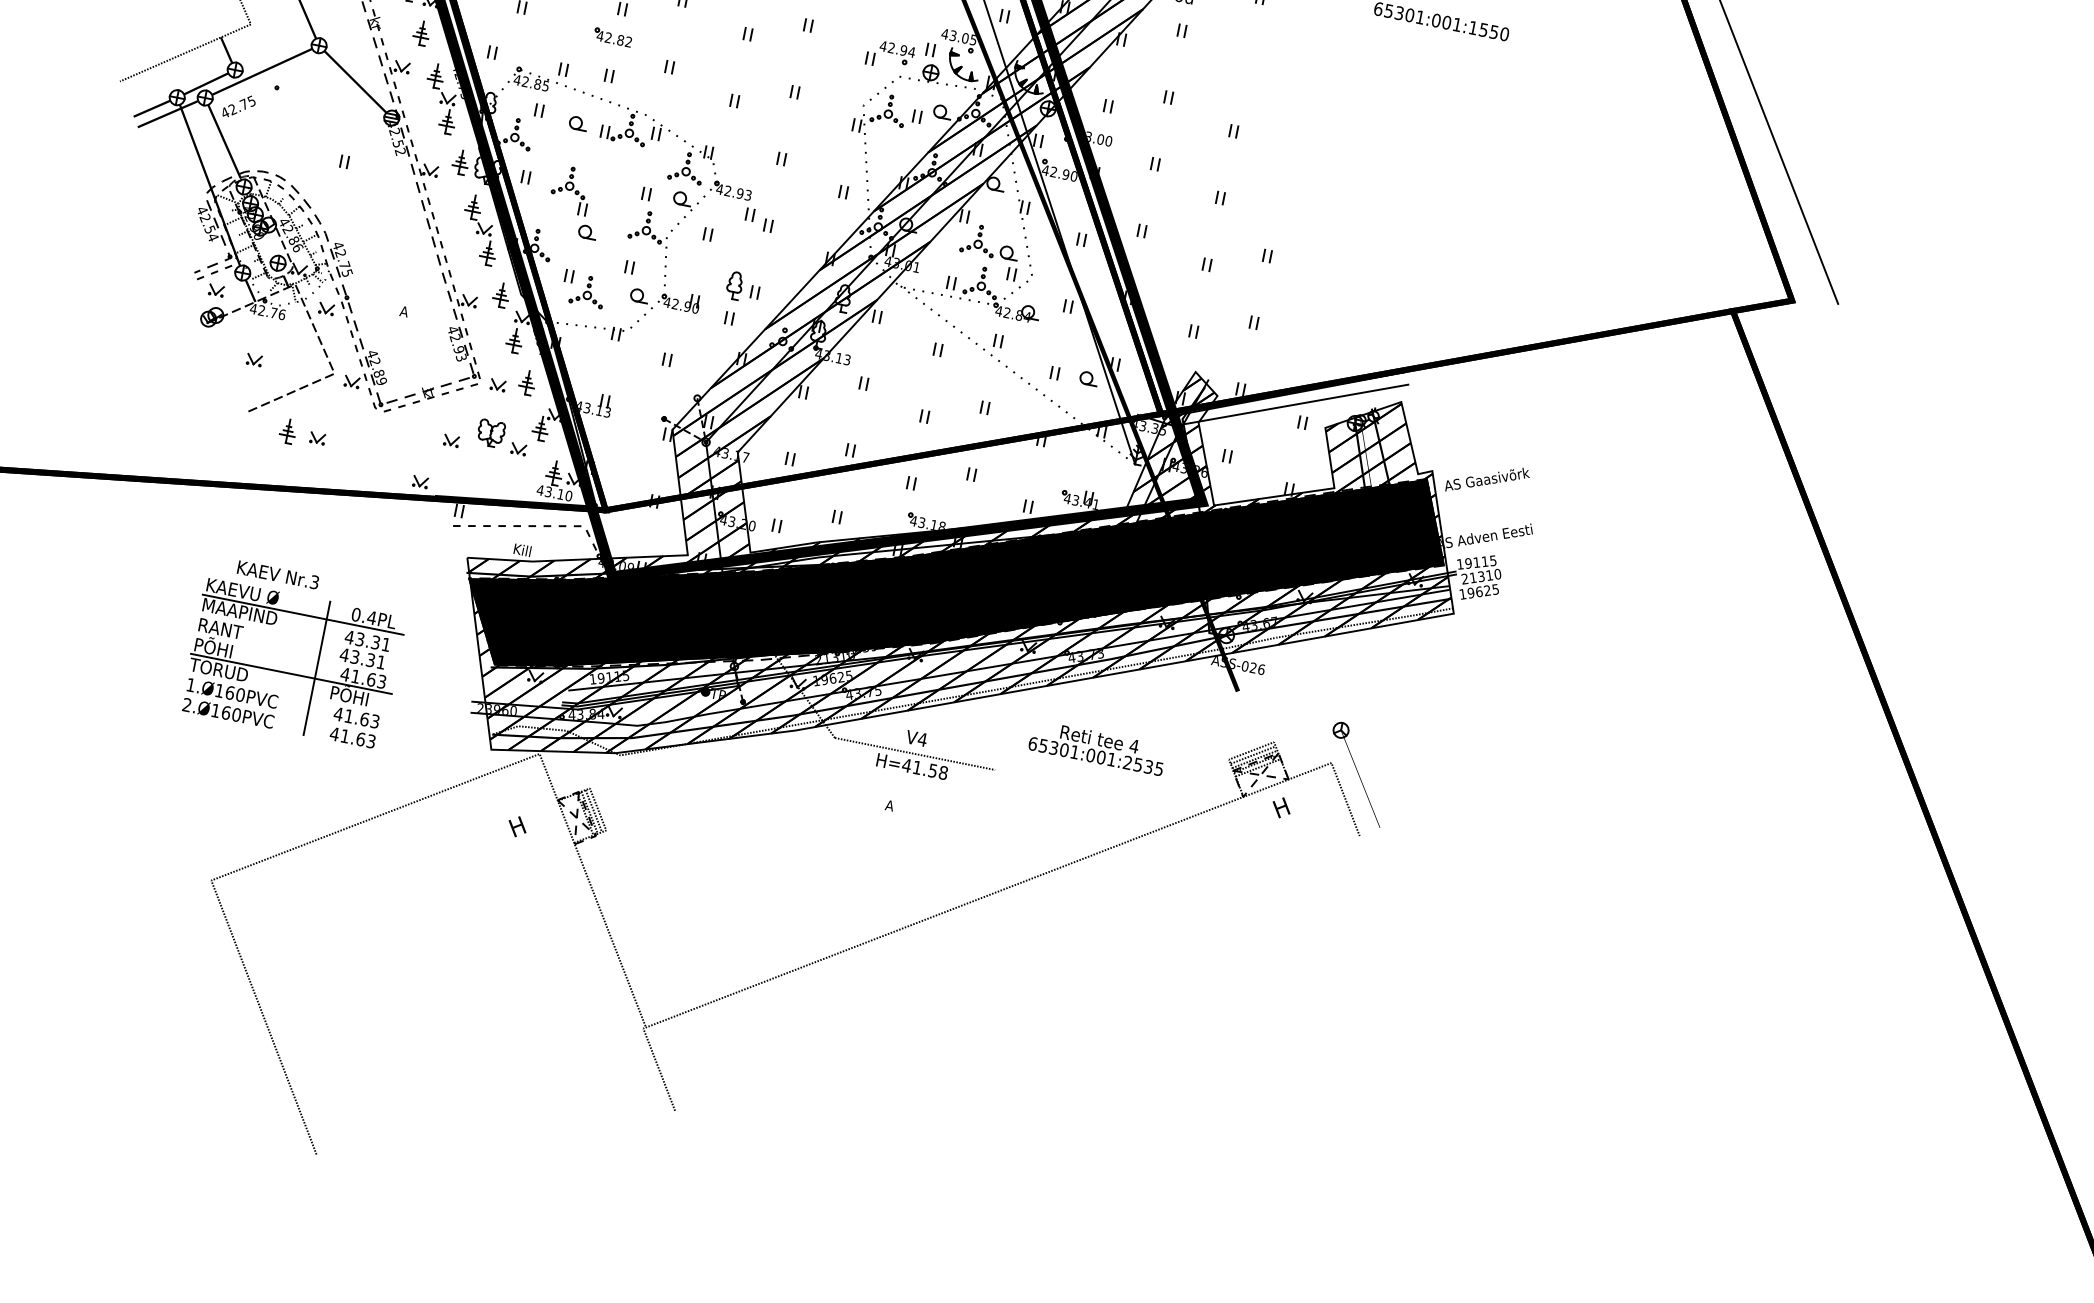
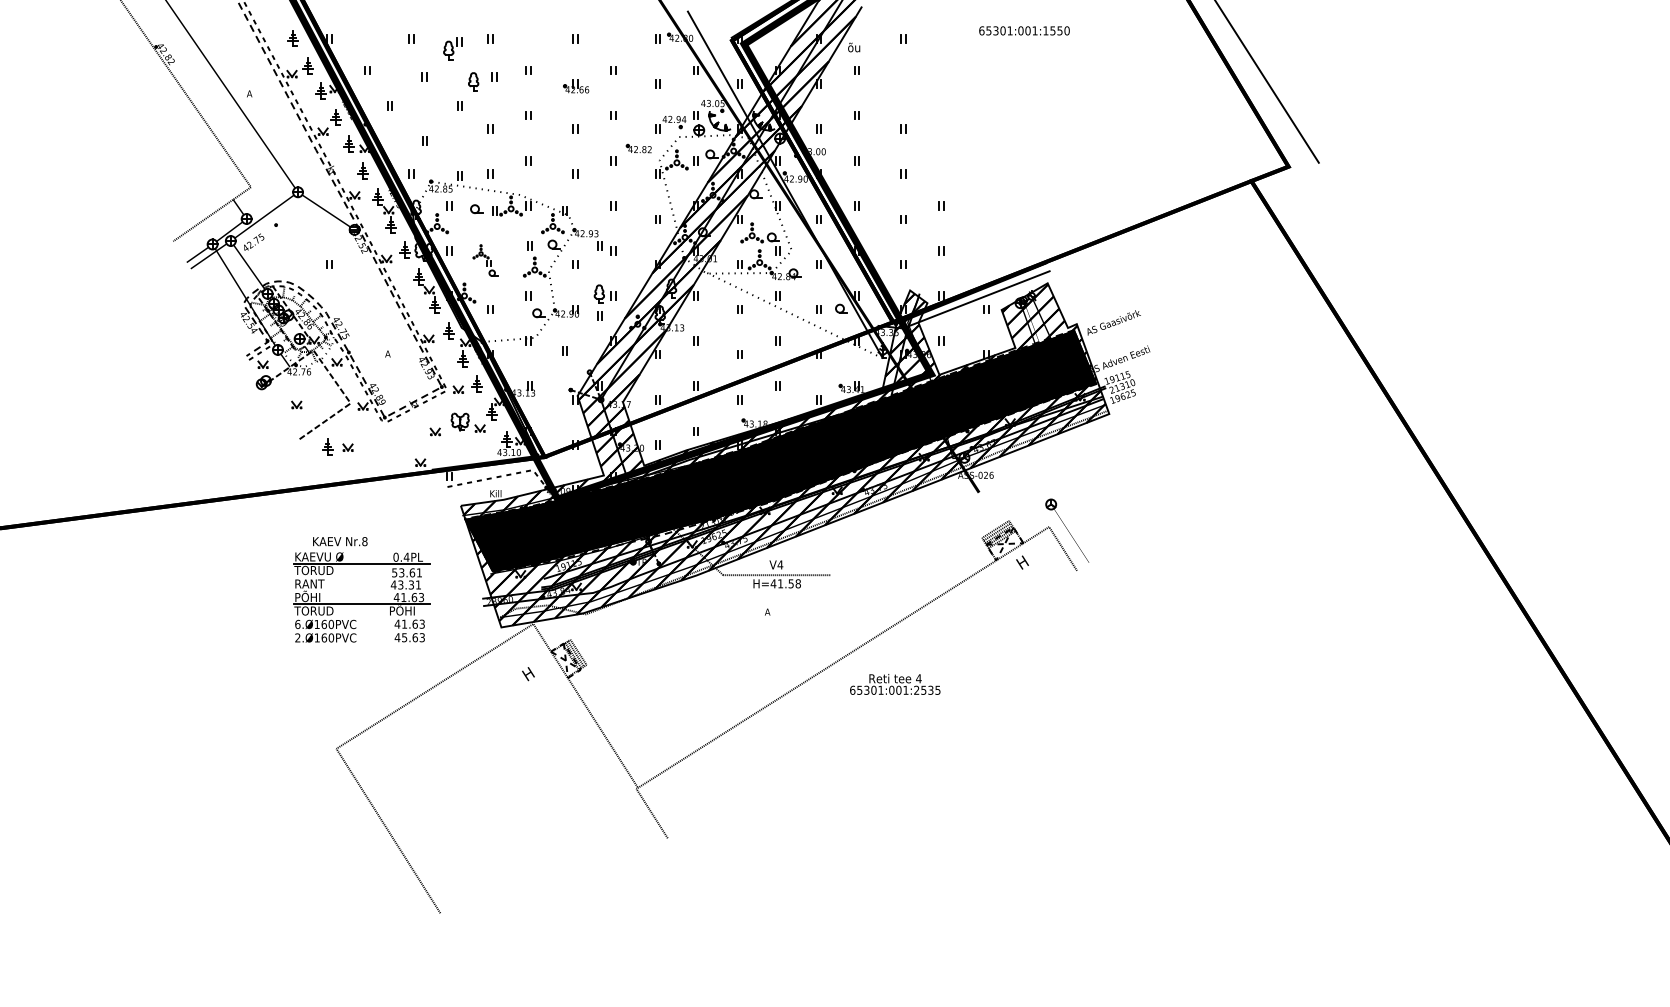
part: (612, 36) -> (638, 148), moved
part: (576, 202) -> (485, 260), size x0.7
part: (587, 290) -> (504, 316), removed
text: (314, 582) -> (364, 541), Nr.3 -> Nr.8
text: (239, 611) -> (319, 570), MAAPIND -> TORUD
text: (362, 639) -> (403, 572), 43.31 -> 53.61
line: (316, 668) -> (377, 597), removed
text: (190, 683) -> (297, 623), 1.Ø160PVC -> 6.Ø160PVC
text: (344, 735) -> (404, 637), 41.63 -> 45.63
text: (1098, 747) -> (895, 684), moved

